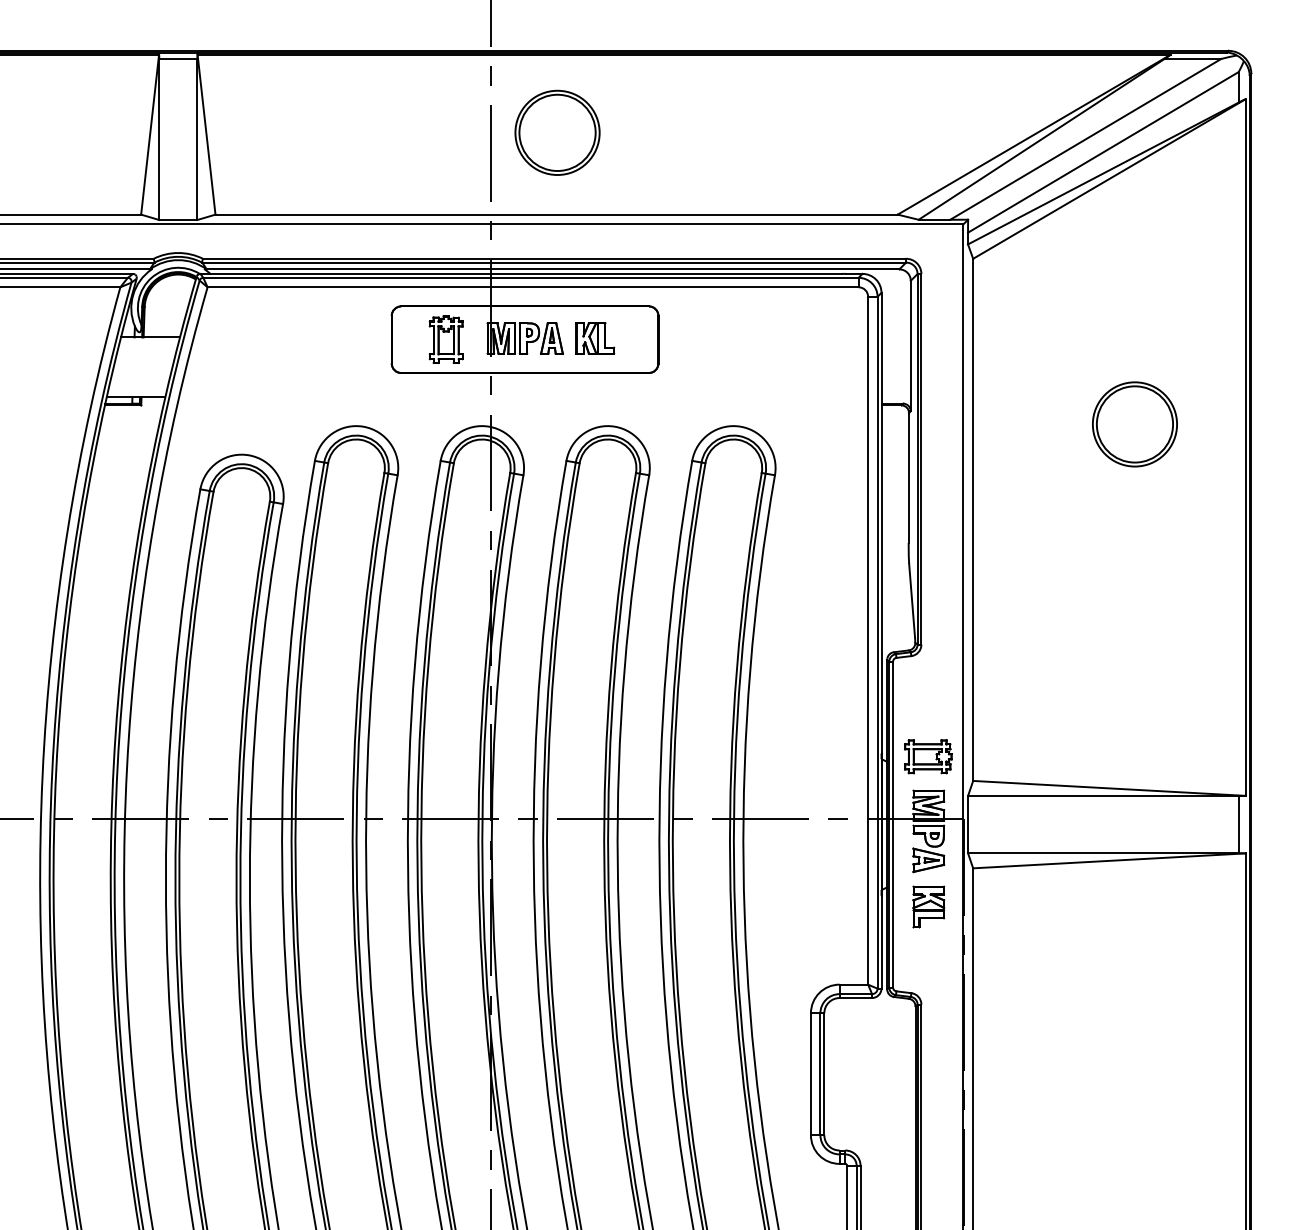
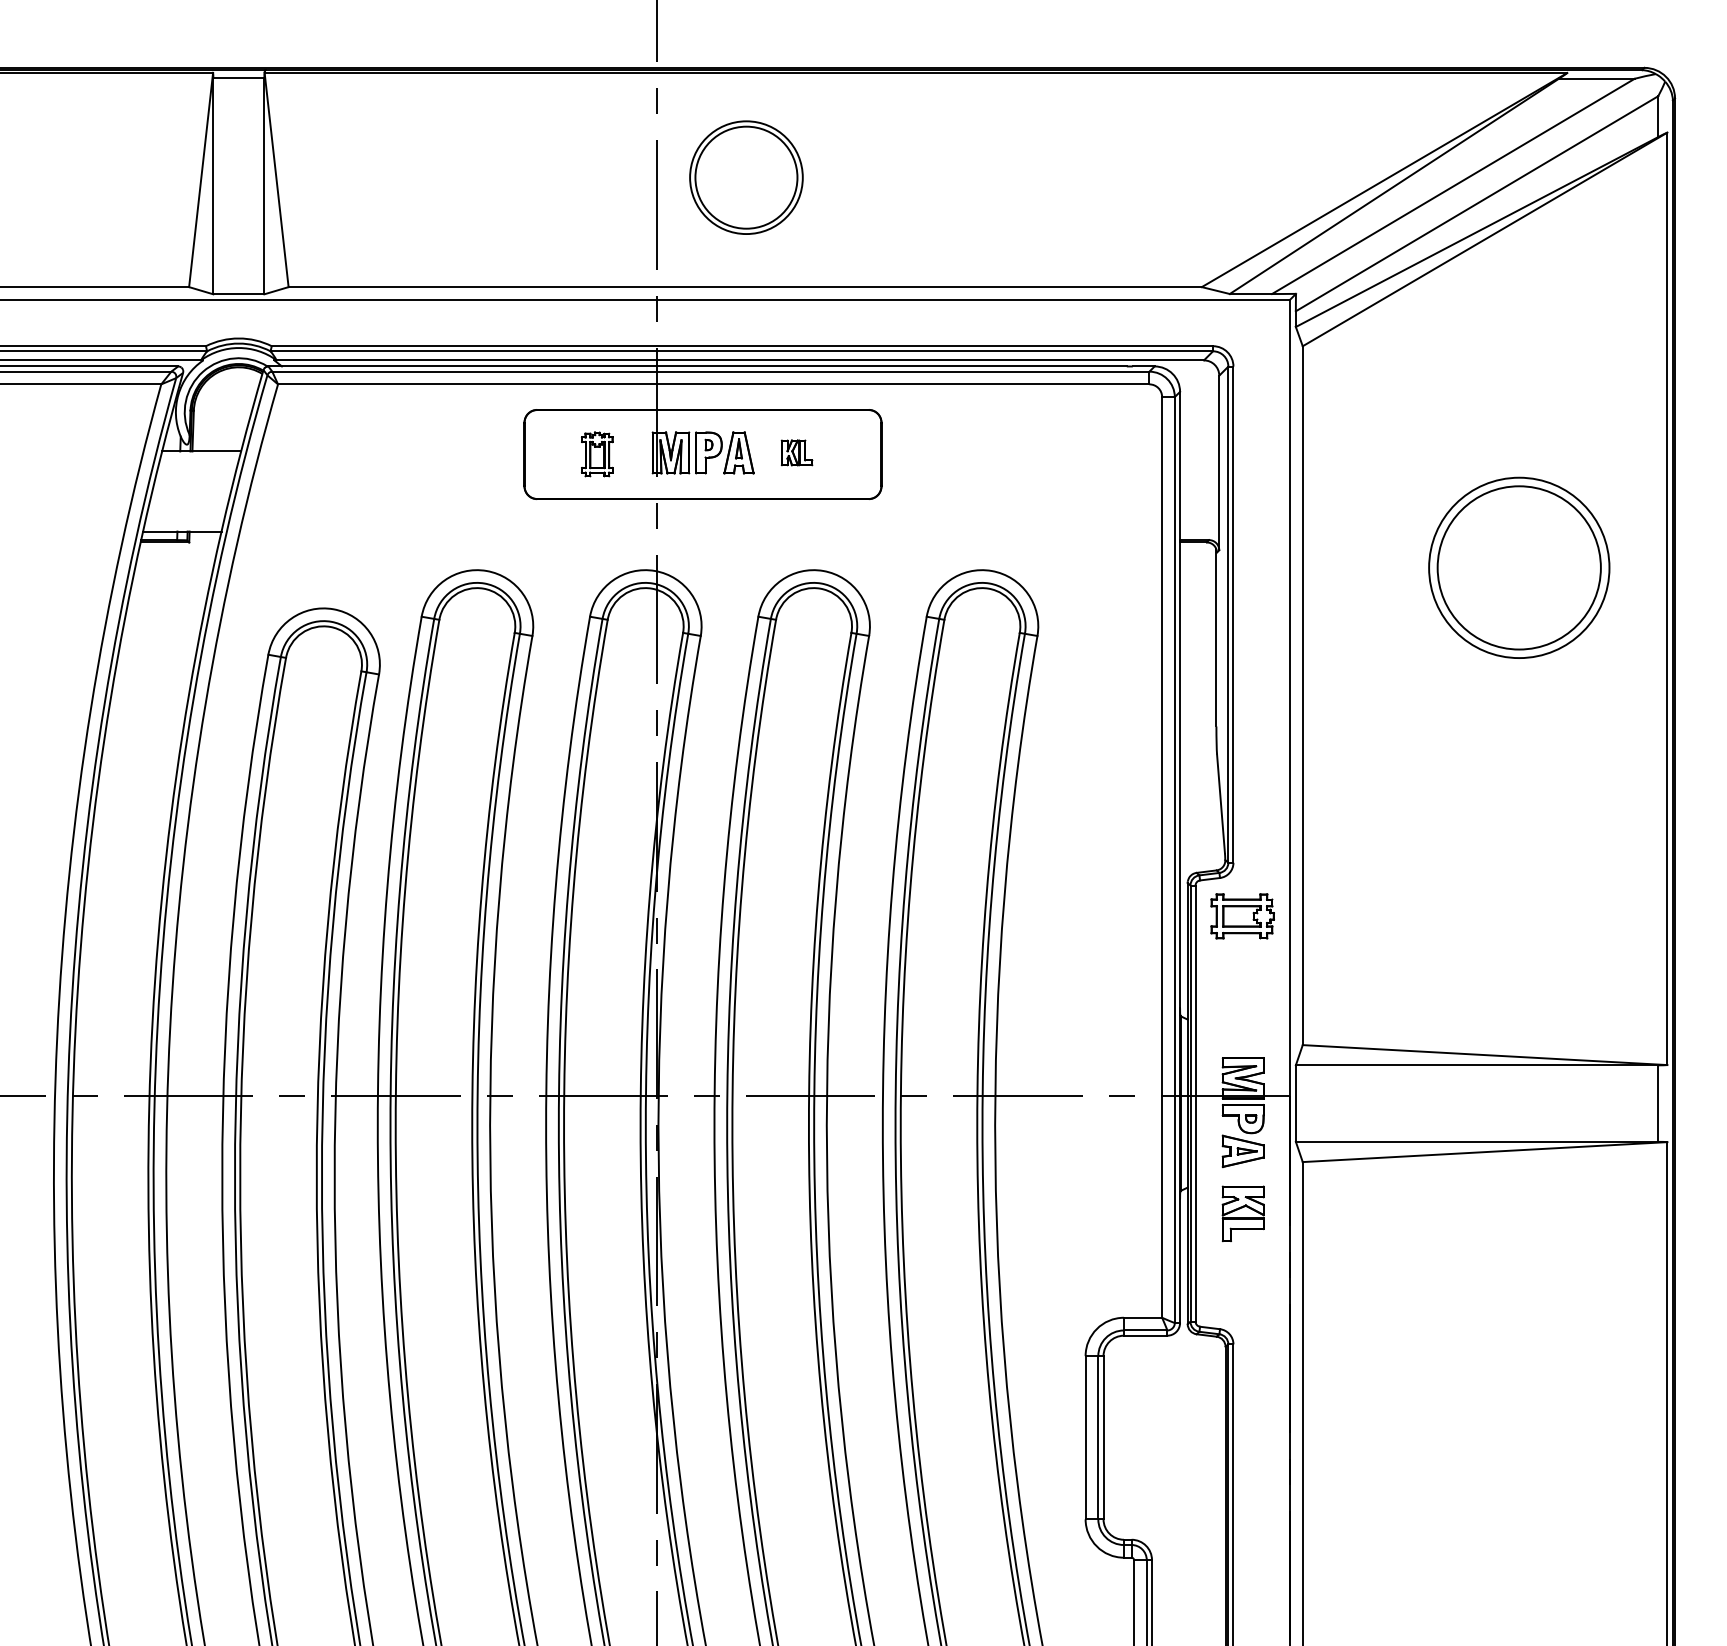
part: (595, 338) -> (797, 452), size x0.6
part: (445, 339) -> (596, 454), size x0.7
part: (1134, 424) -> (1518, 568), size x1.6
part: (928, 756) -> (1242, 916), moved

